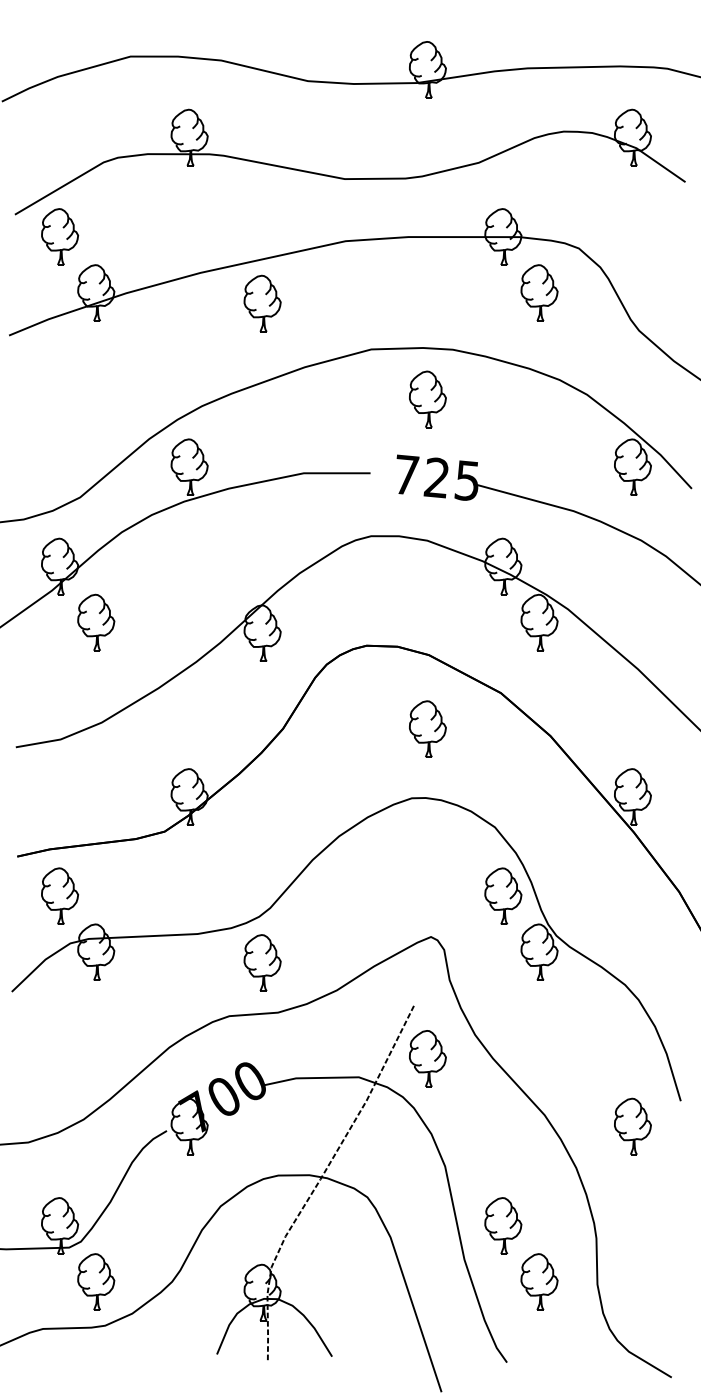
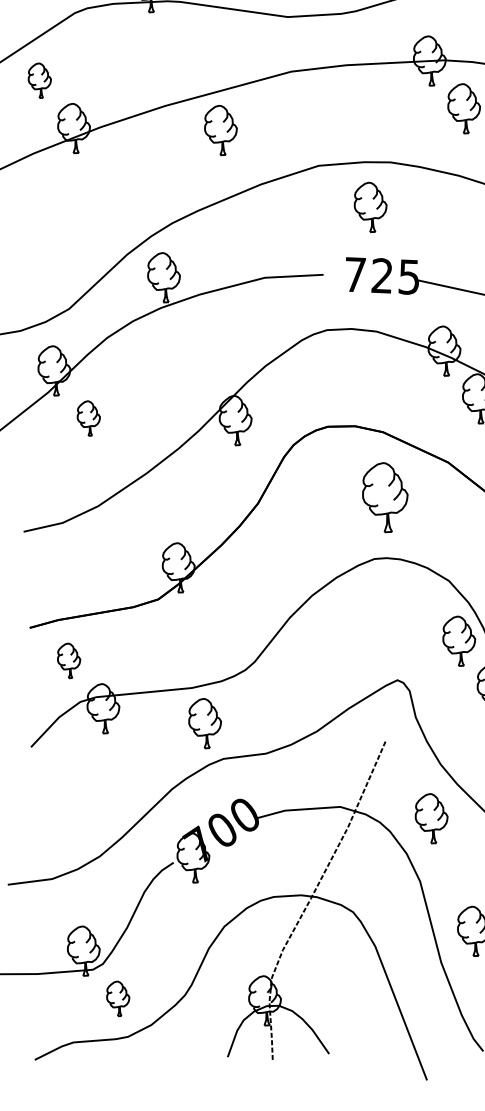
part: (60, 236) -> (40, 80), size x0.7
part: (96, 622) -> (89, 418), size x0.7
part: (427, 728) -> (385, 496), size x1.4
part: (59, 895) -> (68, 660), size x0.7
part: (262, 962) -> (205, 723), moved
part: (427, 1058) -> (431, 818), moved
part: (96, 1281) -> (118, 998), size x0.7

